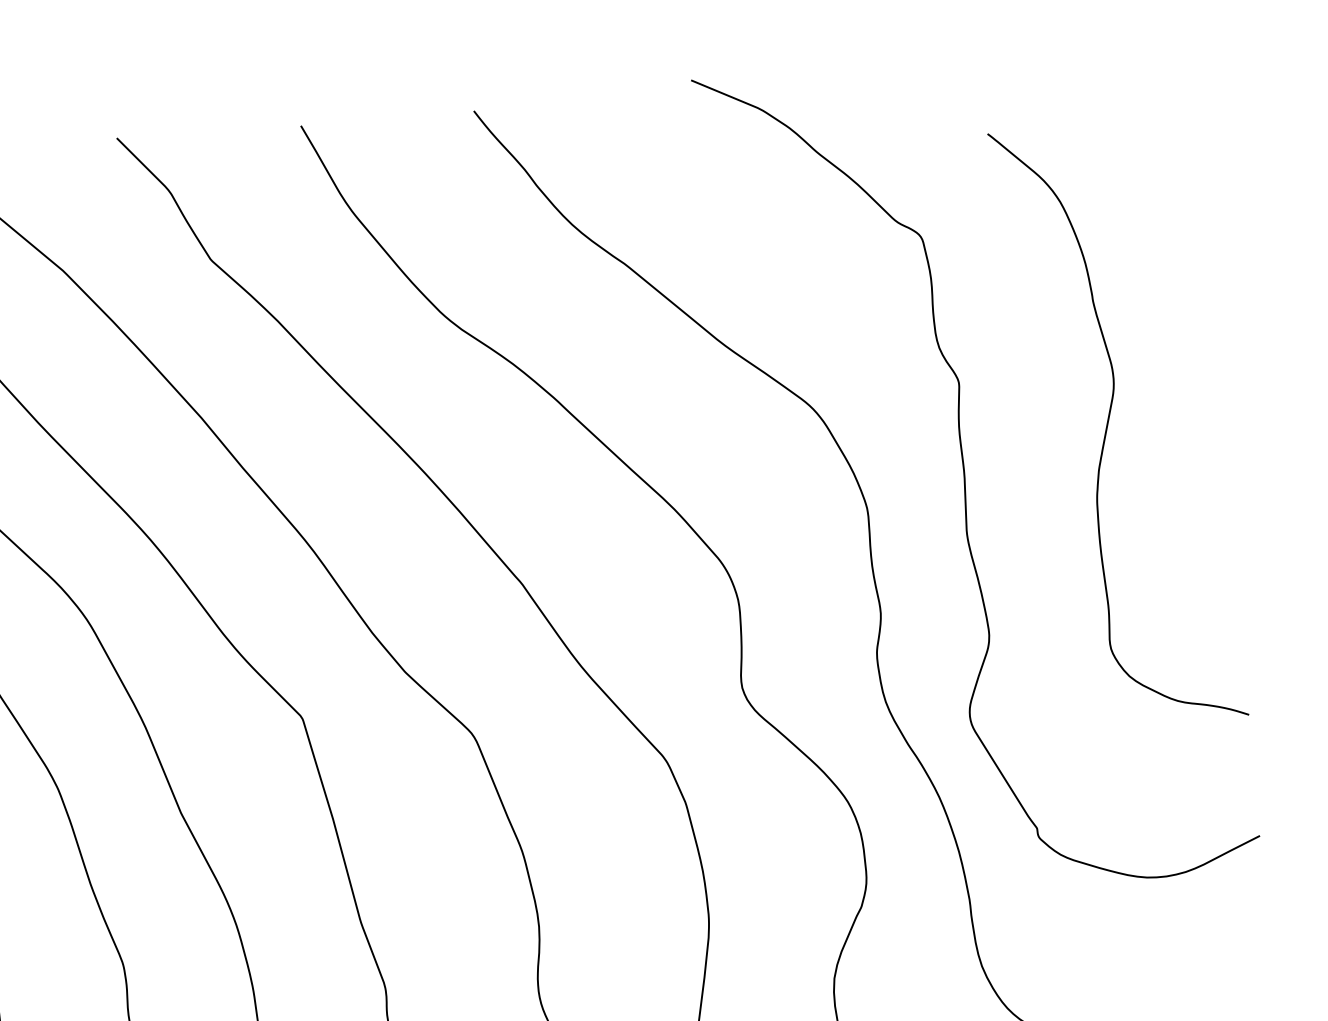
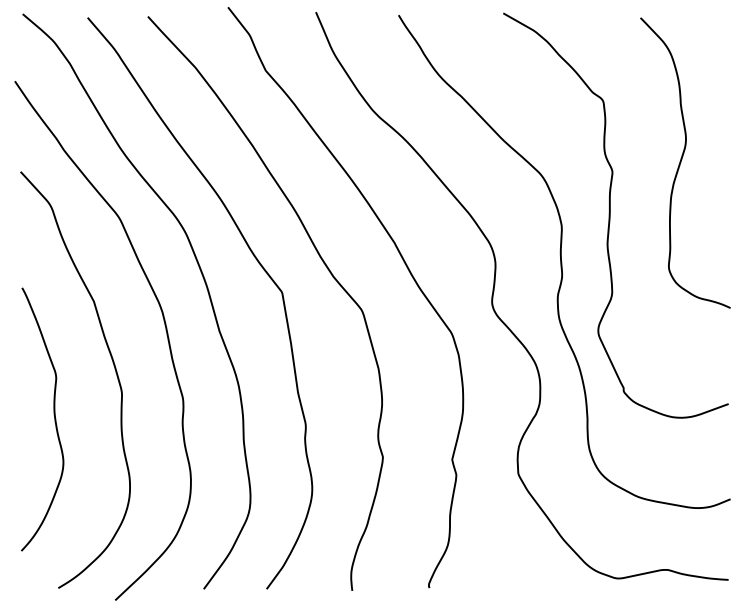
curve: (1109, 424) -> (681, 162), moved

